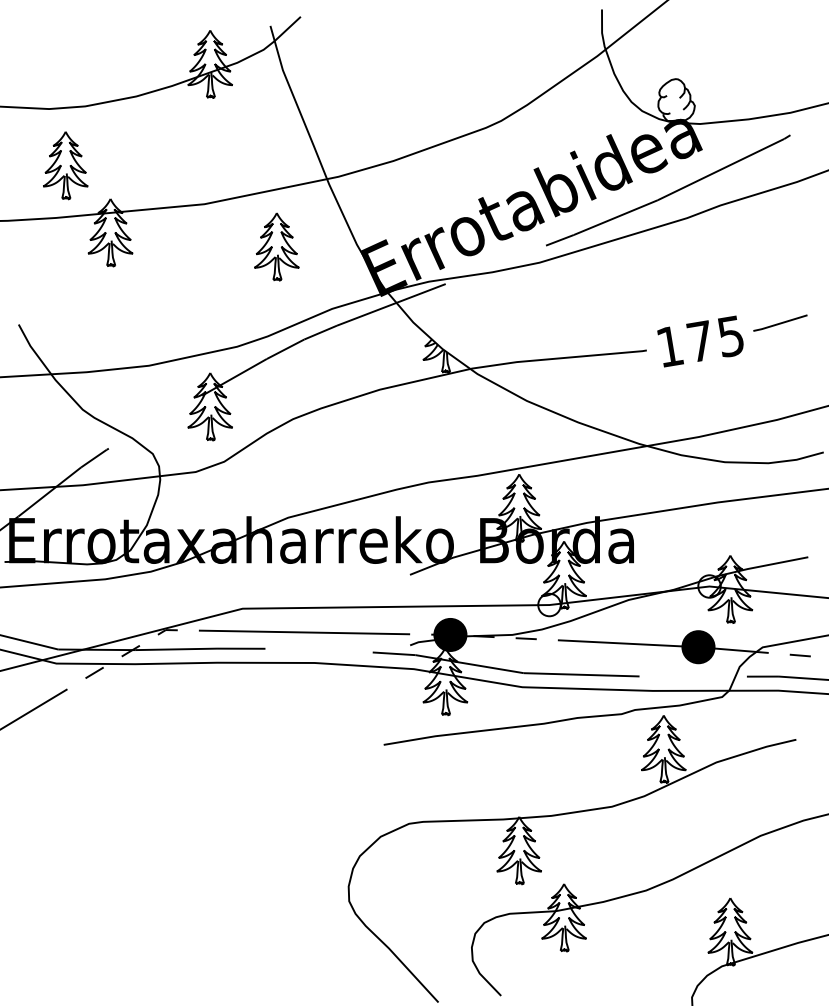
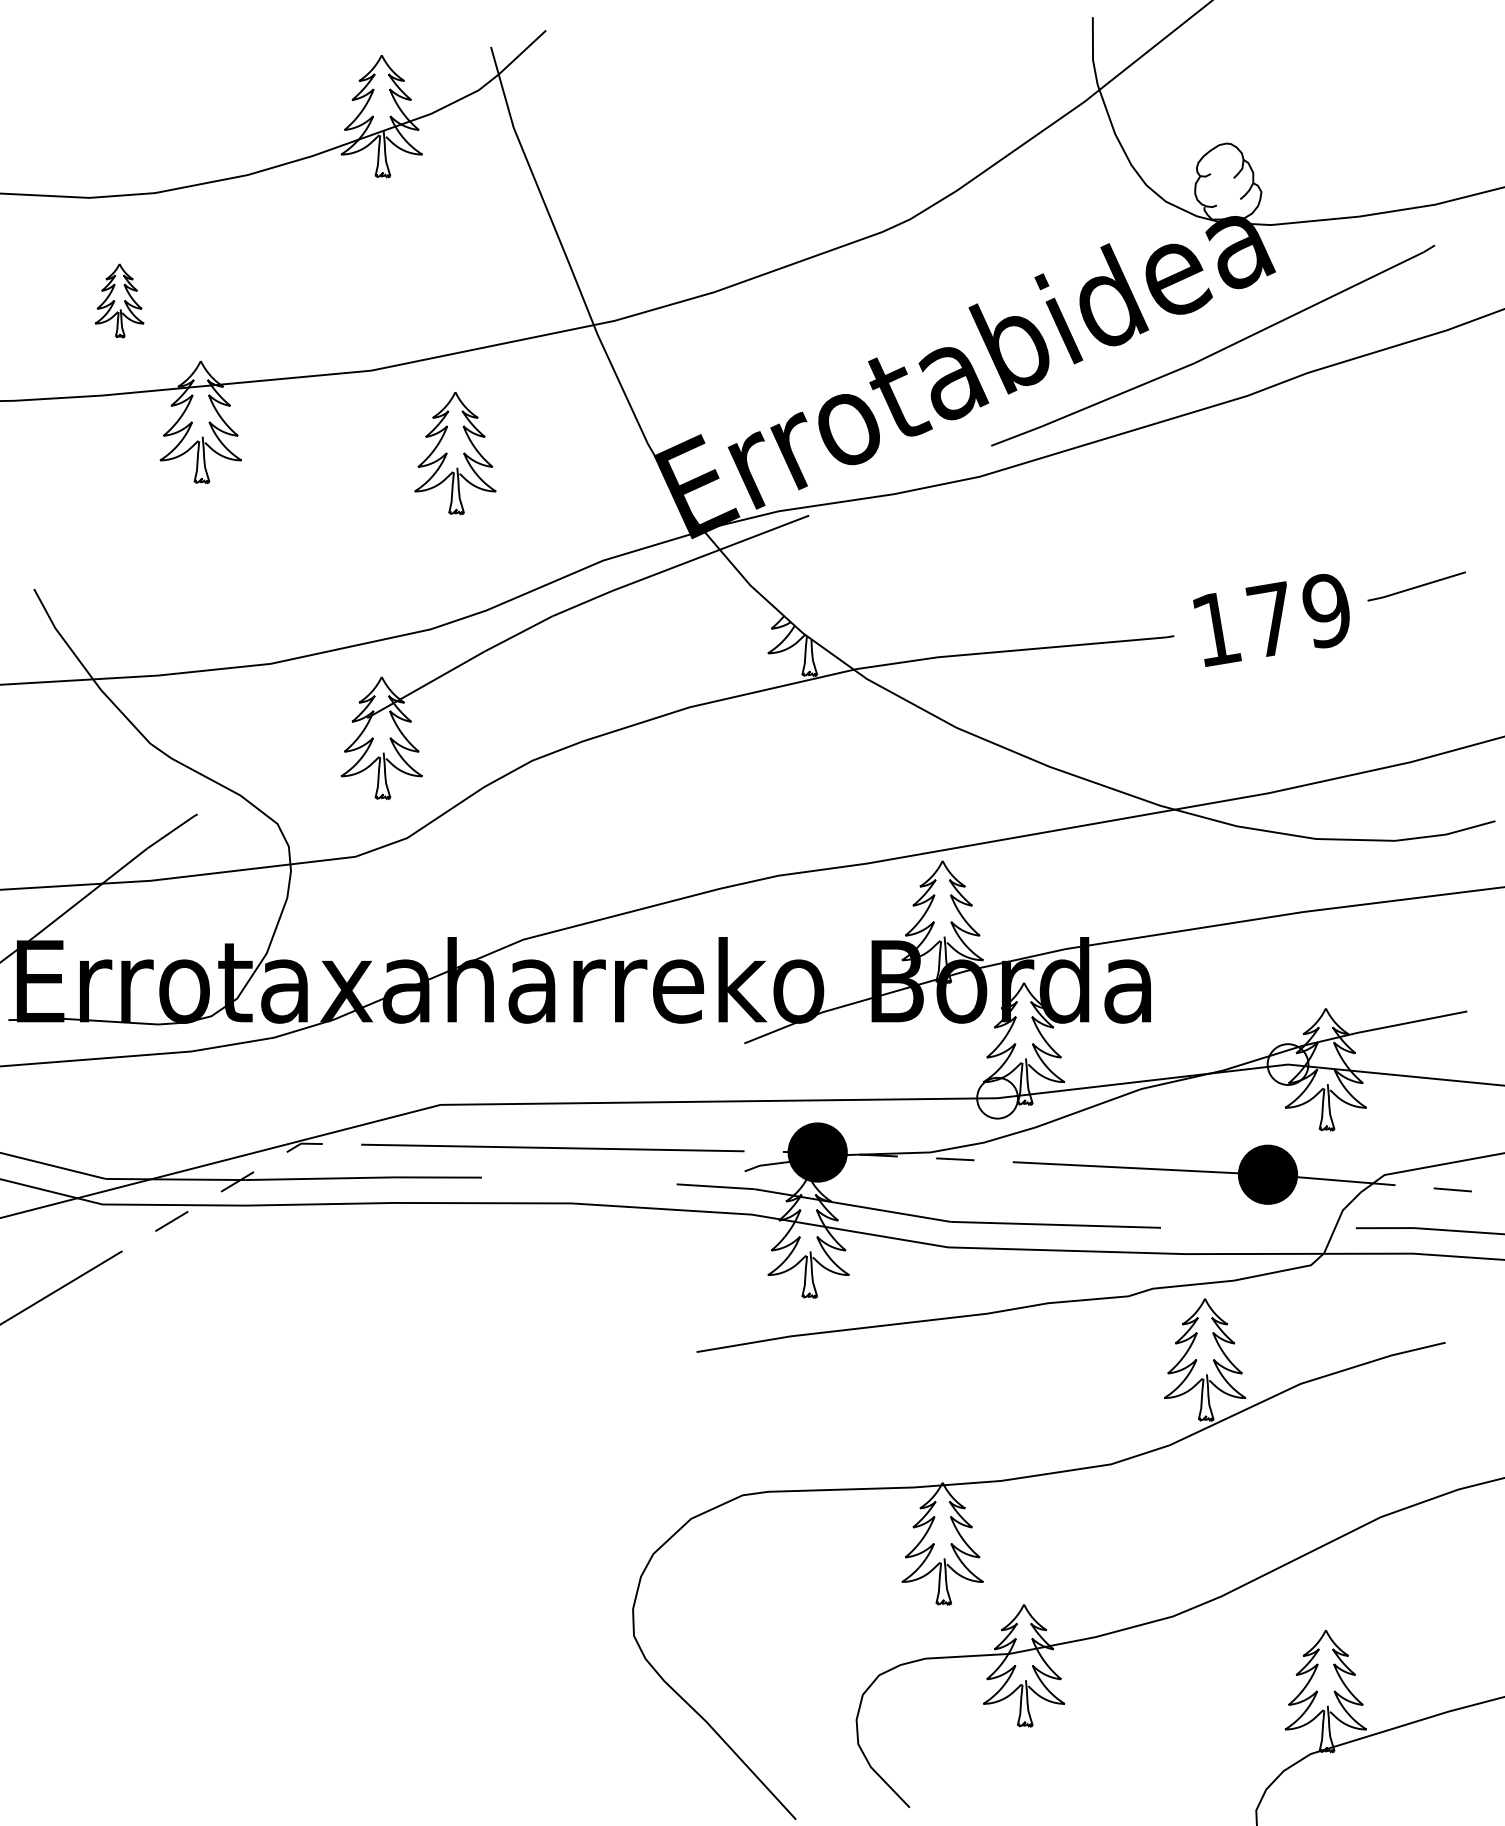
part: (65, 165) -> (118, 300), size x0.6
part: (276, 246) -> (454, 452), moved
text: (730, 336) -> (1326, 610), 175 -> 179

